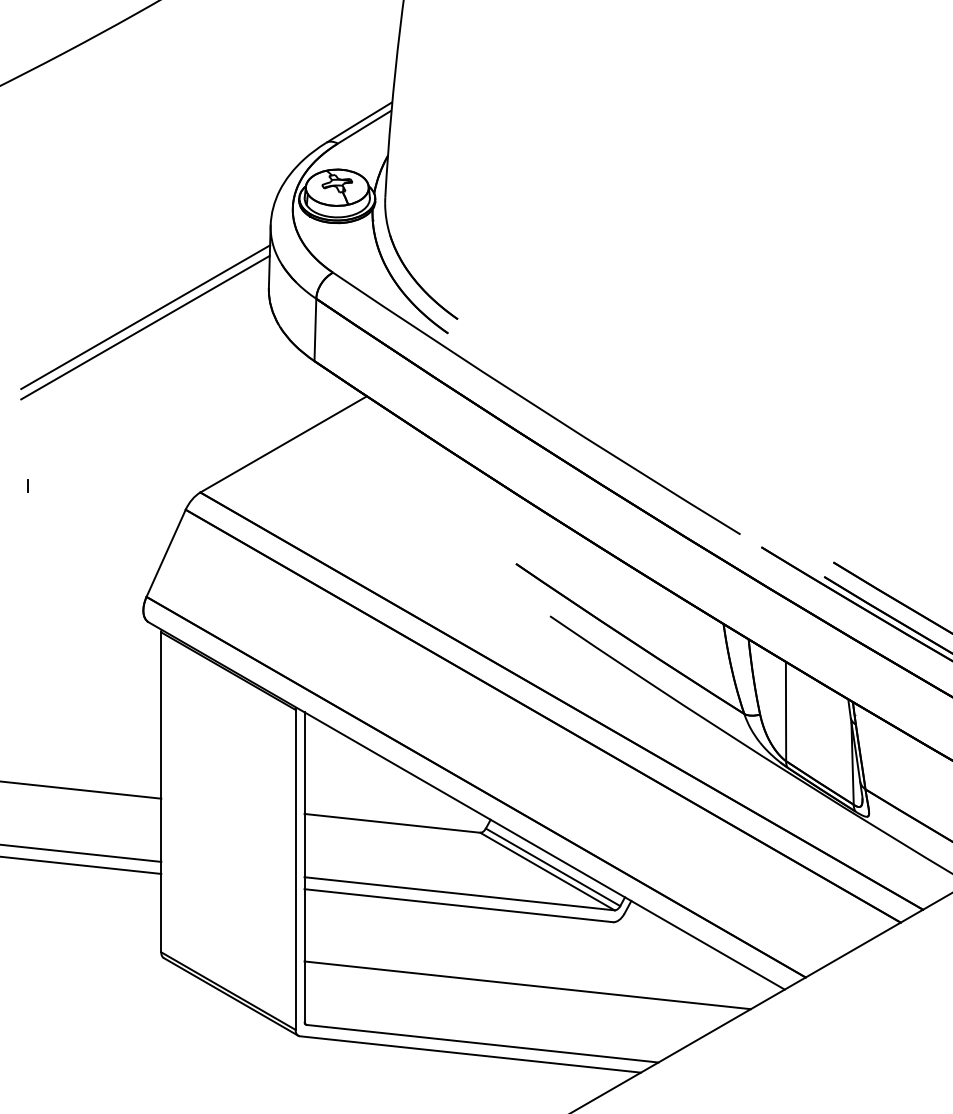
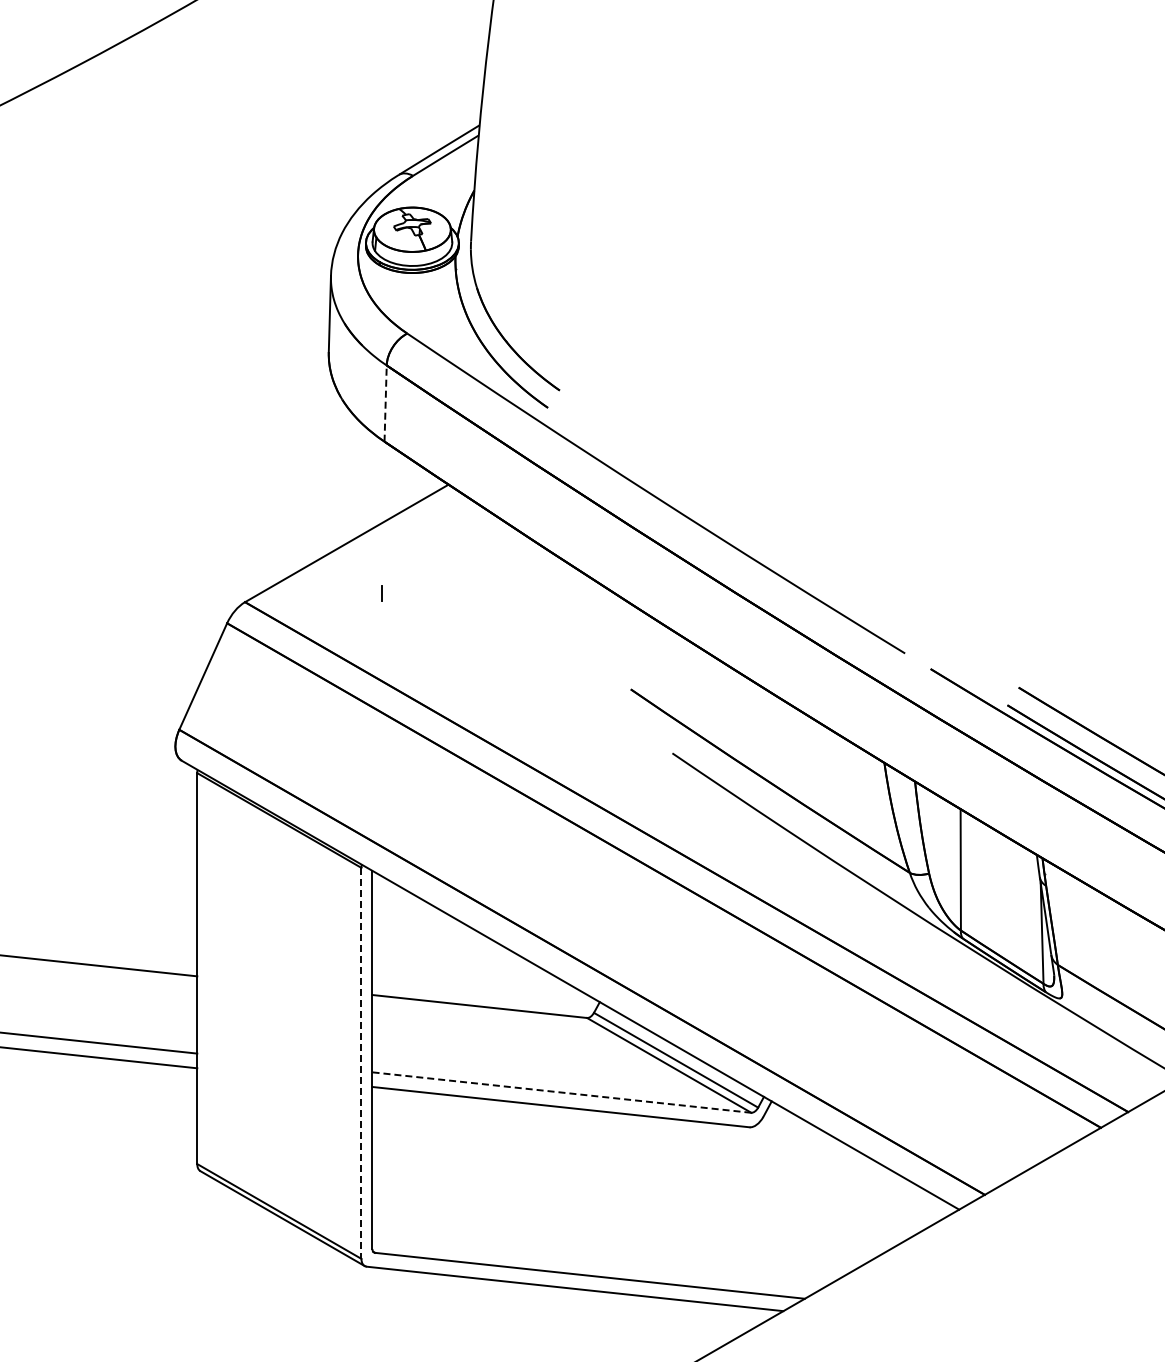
line: (145, 316) -> (178, 387), removed
line: (145, 327) -> (177, 400), removed
line: (315, 329) -> (385, 403), solid -> dashed
line: (28, 485) -> (381, 593), moved
line: (295, 869) -> (361, 1063), solid -> dashed
line: (459, 893) -> (561, 1092), solid -> dashed
line: (527, 985) -> (644, 1204), removed

